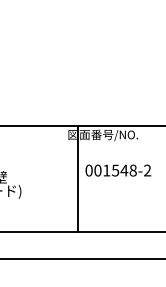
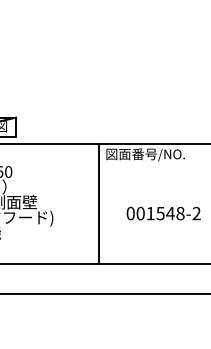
text: (118, 170) -> (163, 213), moved
line: (78, 178) -> (99, 203), moved

